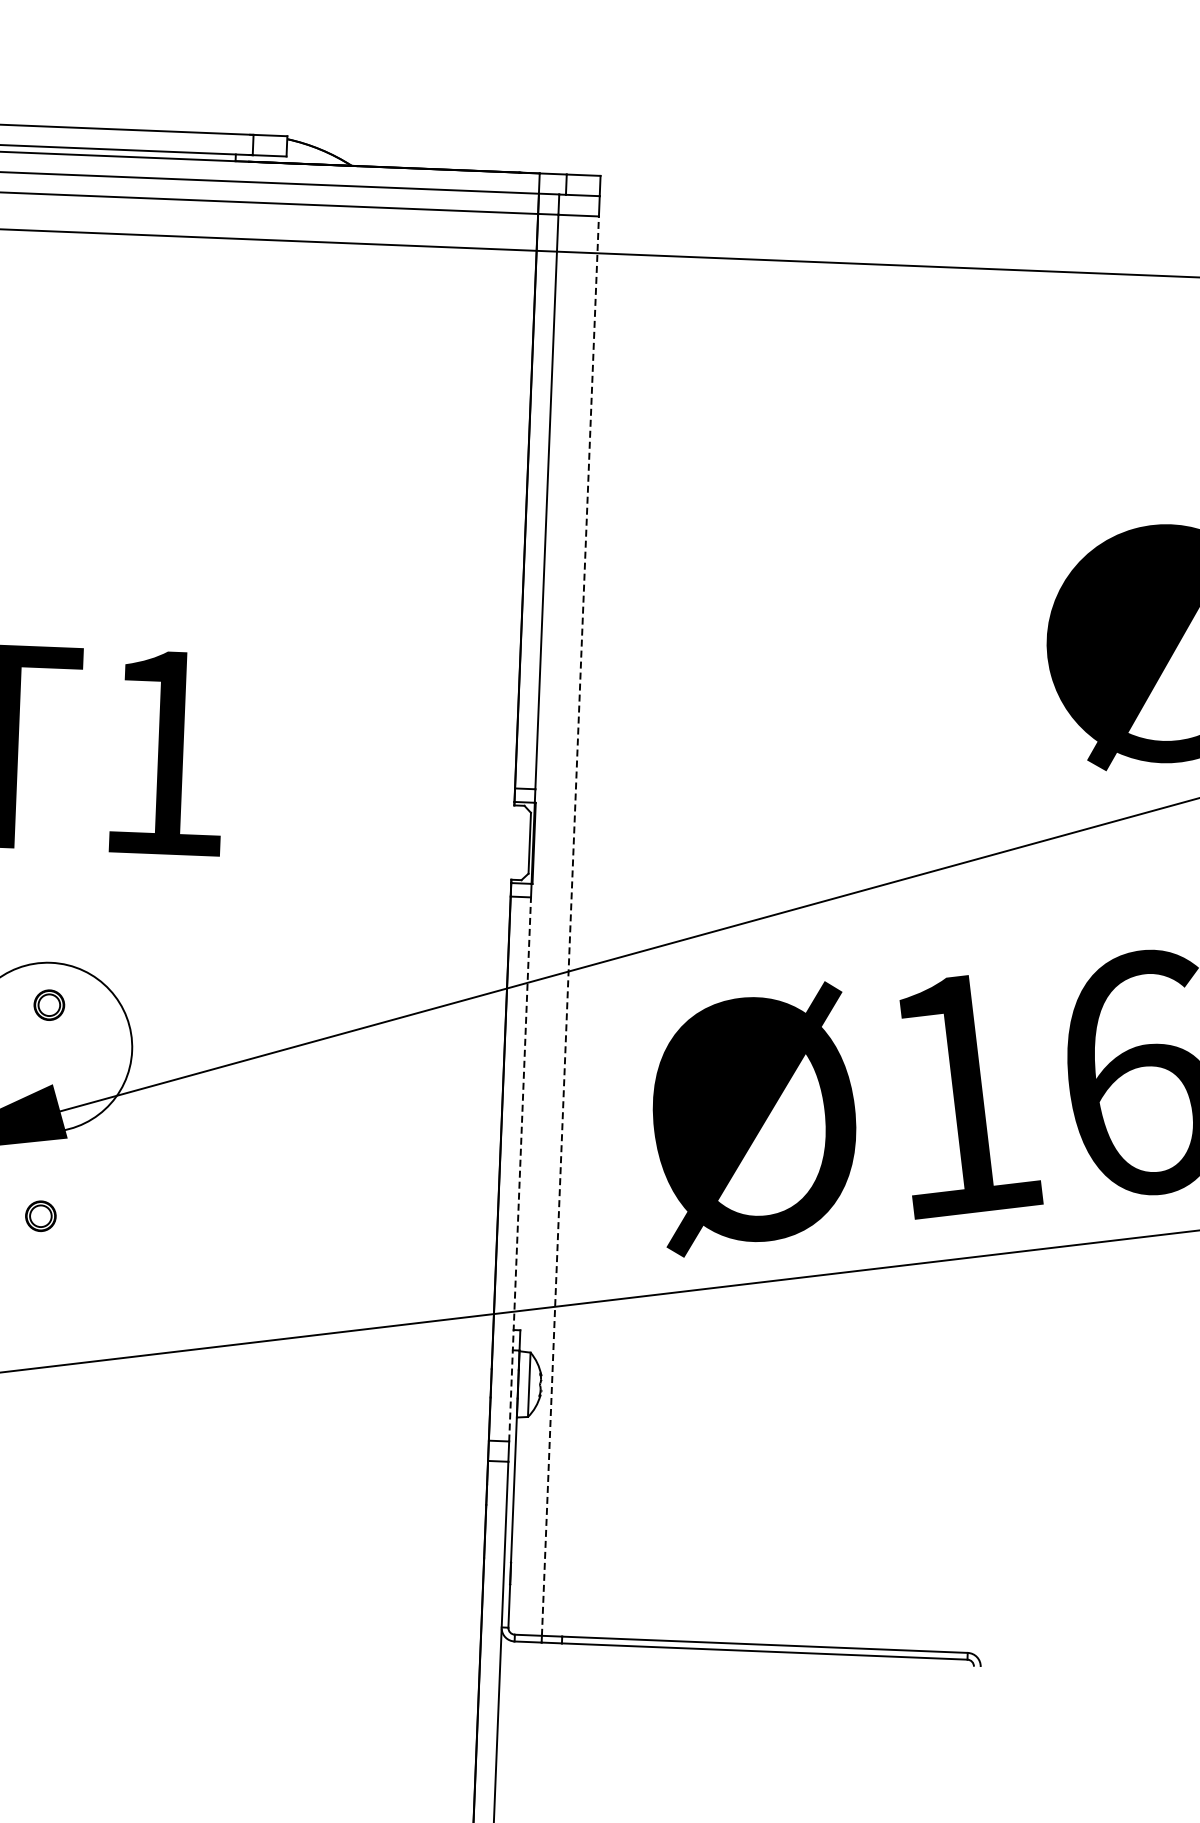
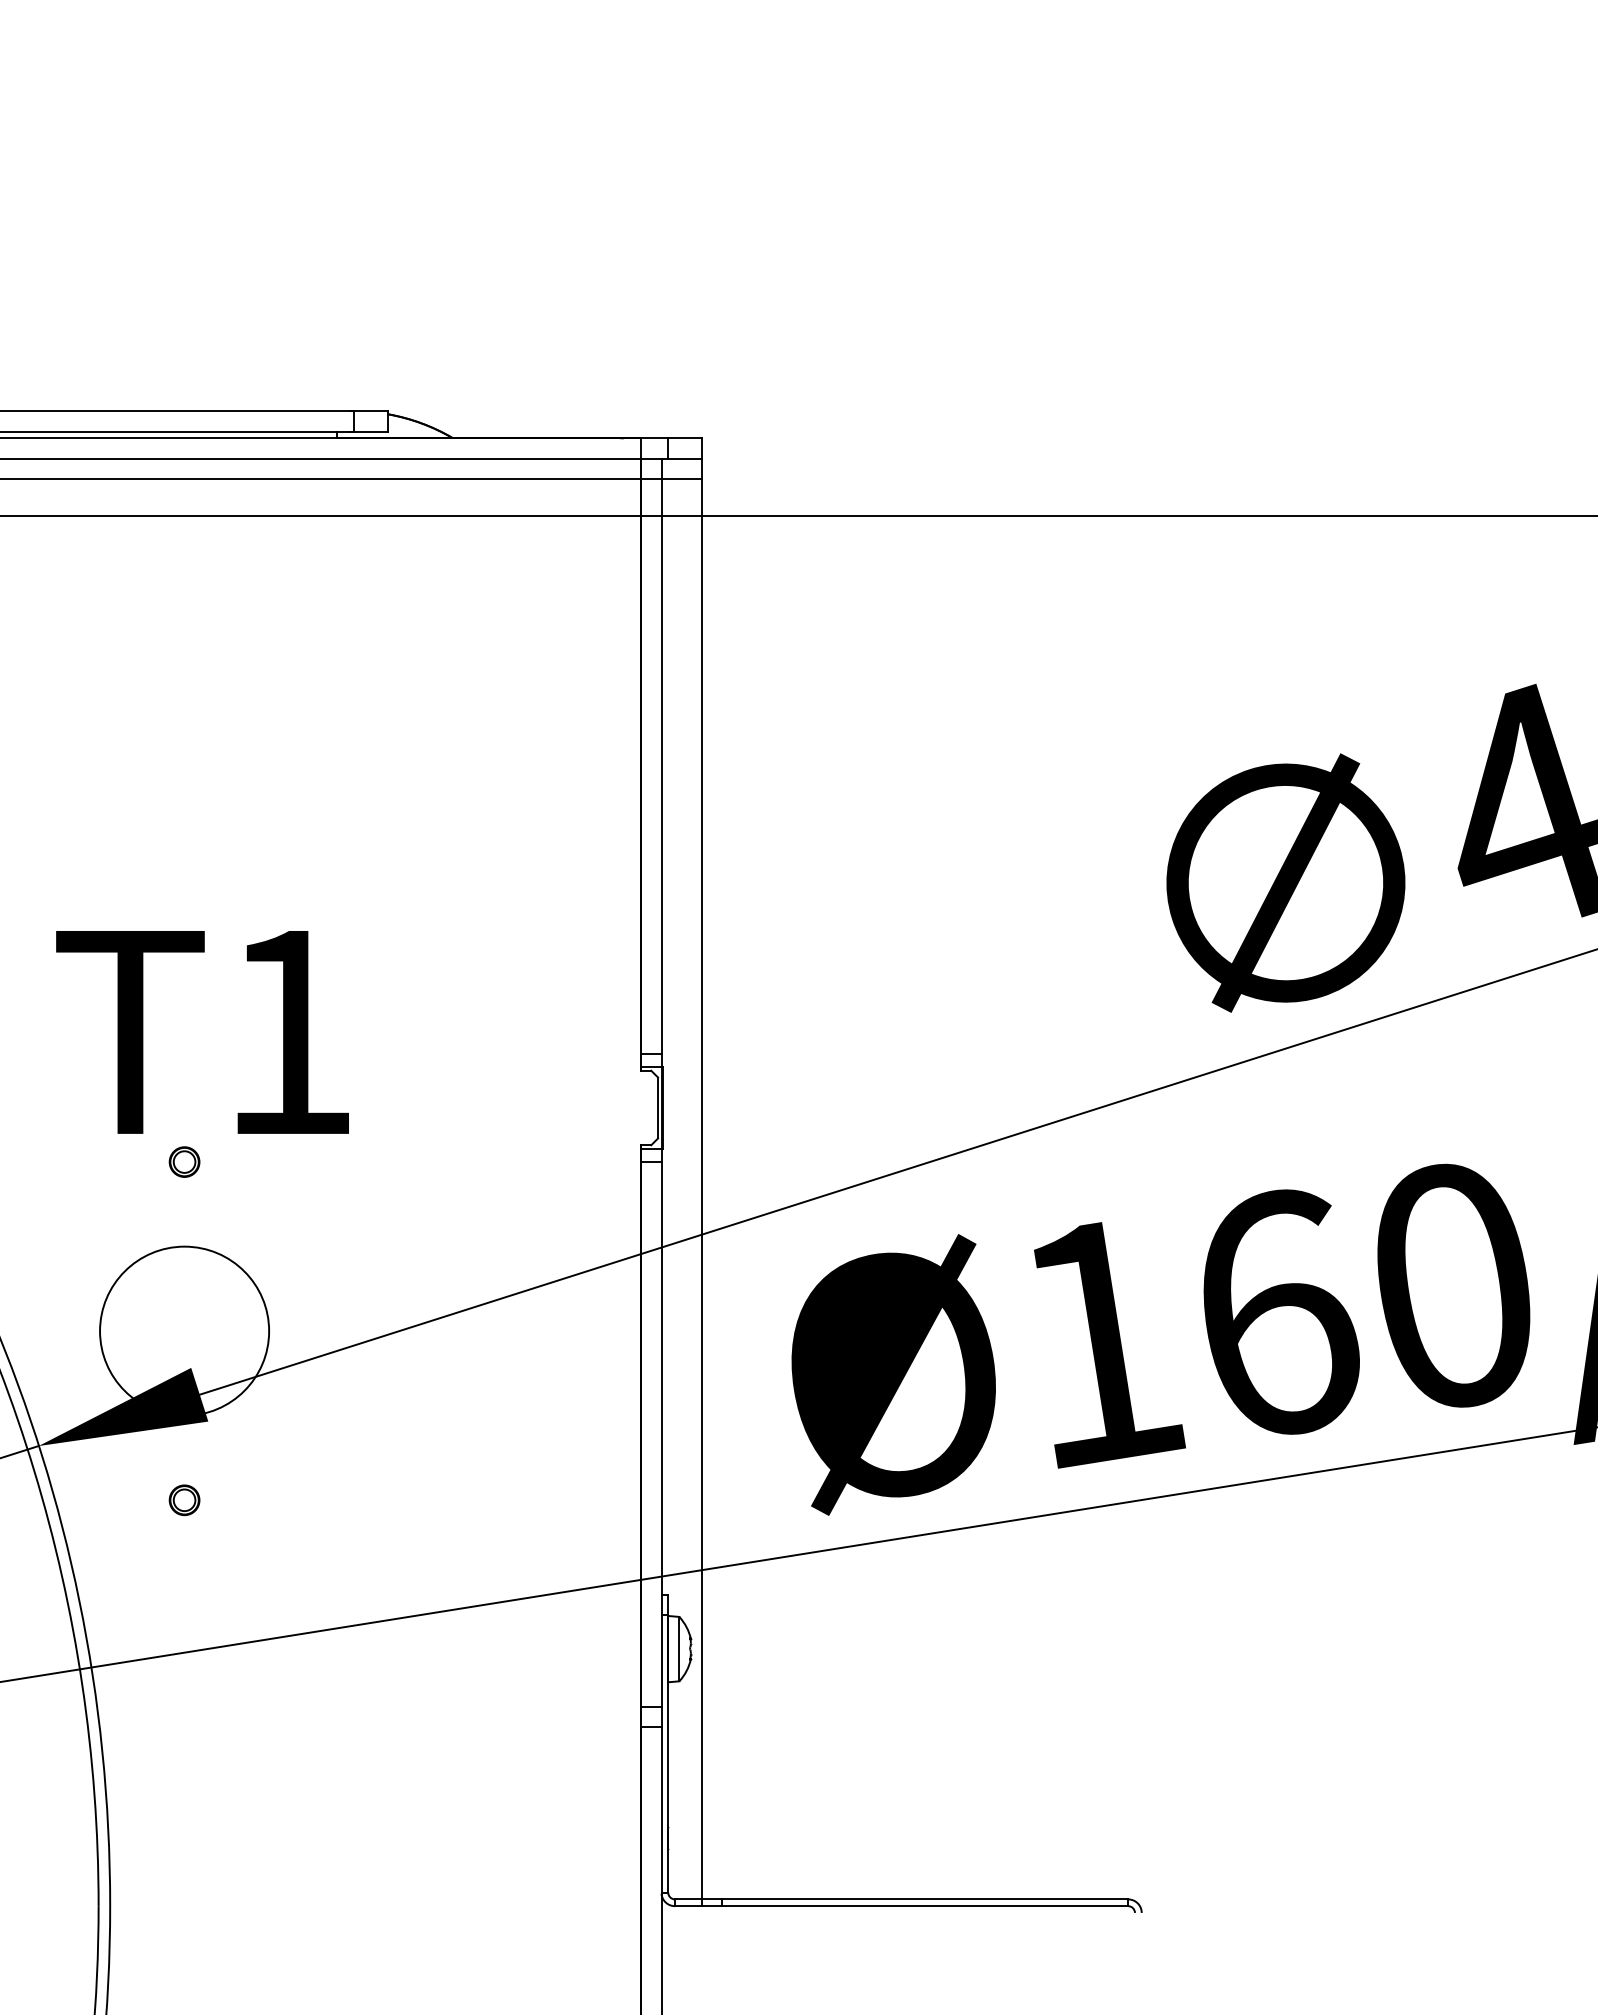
line: (570, 925) -> (702, 1188), dashed -> solid
part: (49, 1004) -> (184, 1161), moved
line: (520, 1168) -> (661, 1433), dashed -> solid

